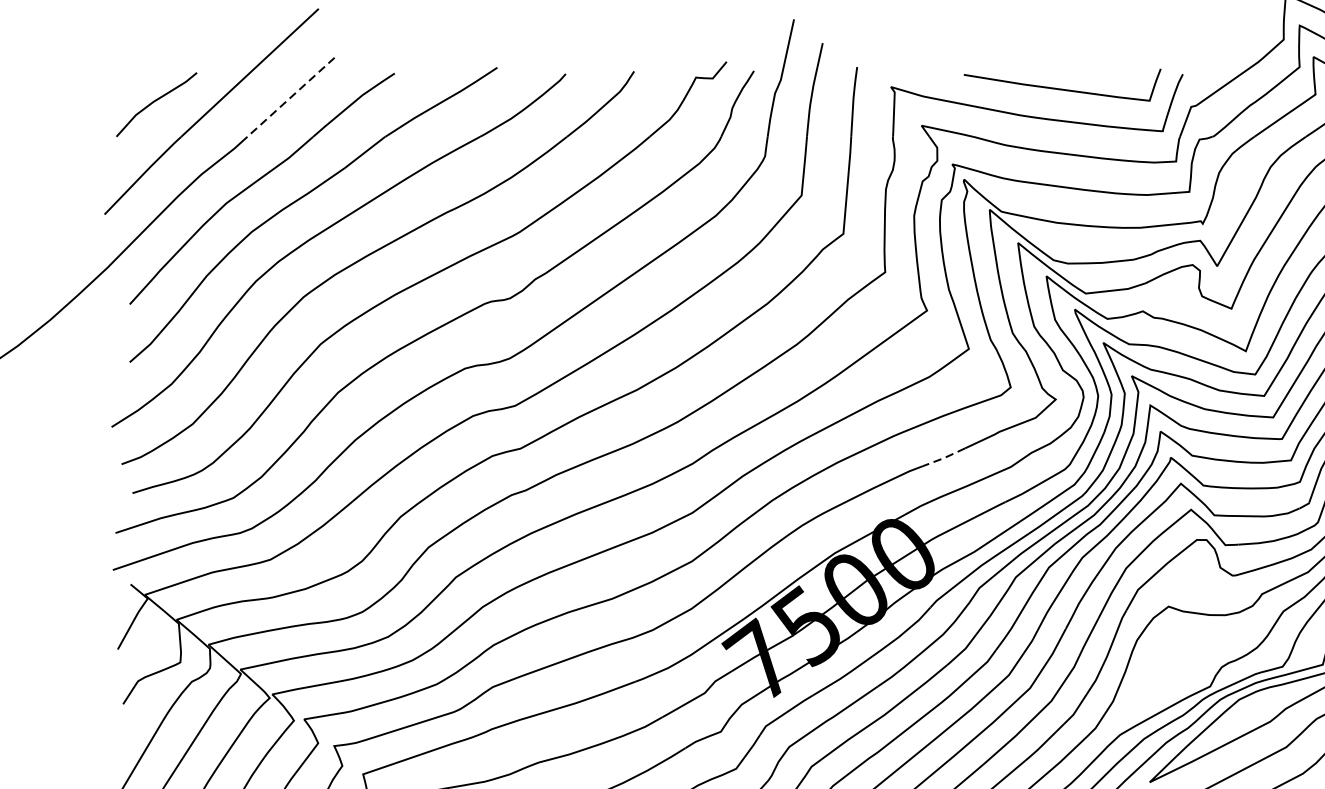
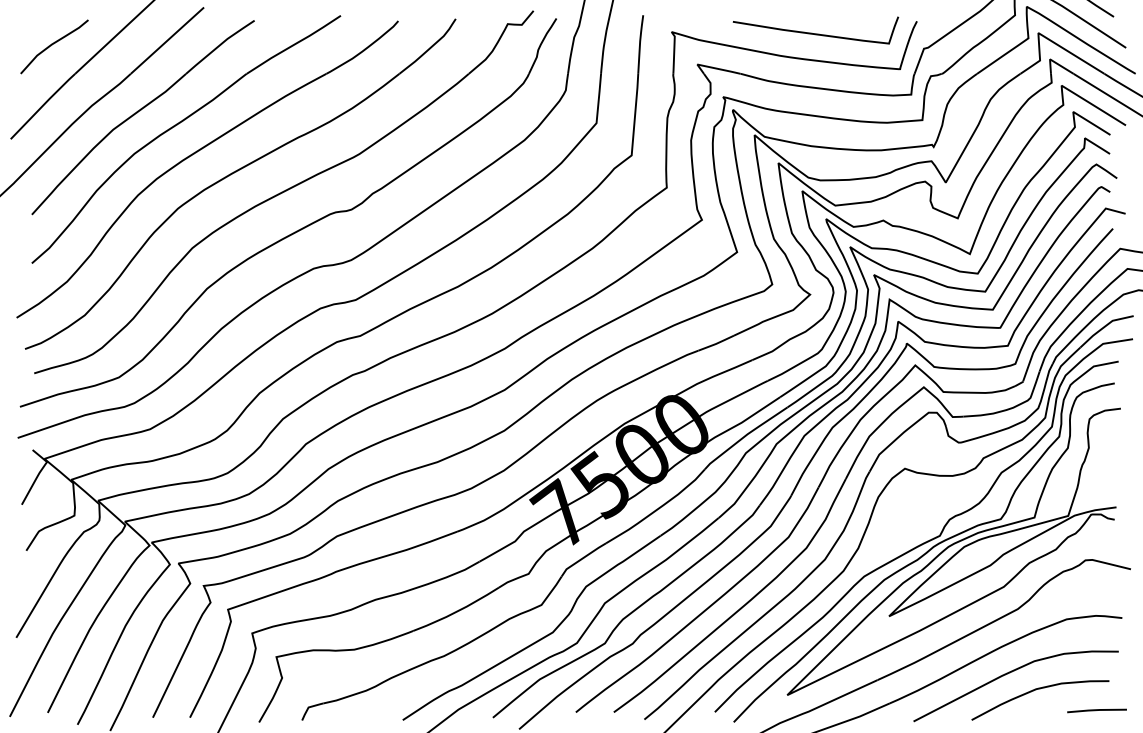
line: (291, 98) -> (167, 41), dashed -> solid
line: (944, 458) -> (716, 344), dashed -> solid

